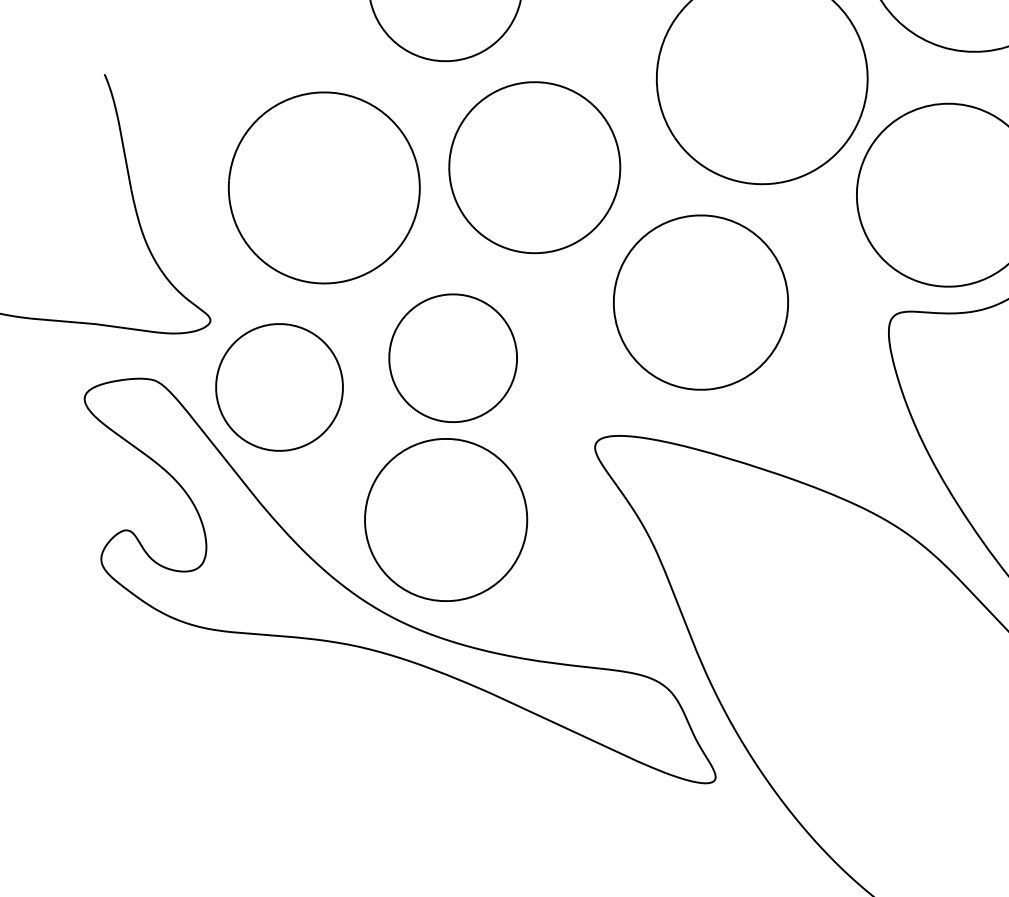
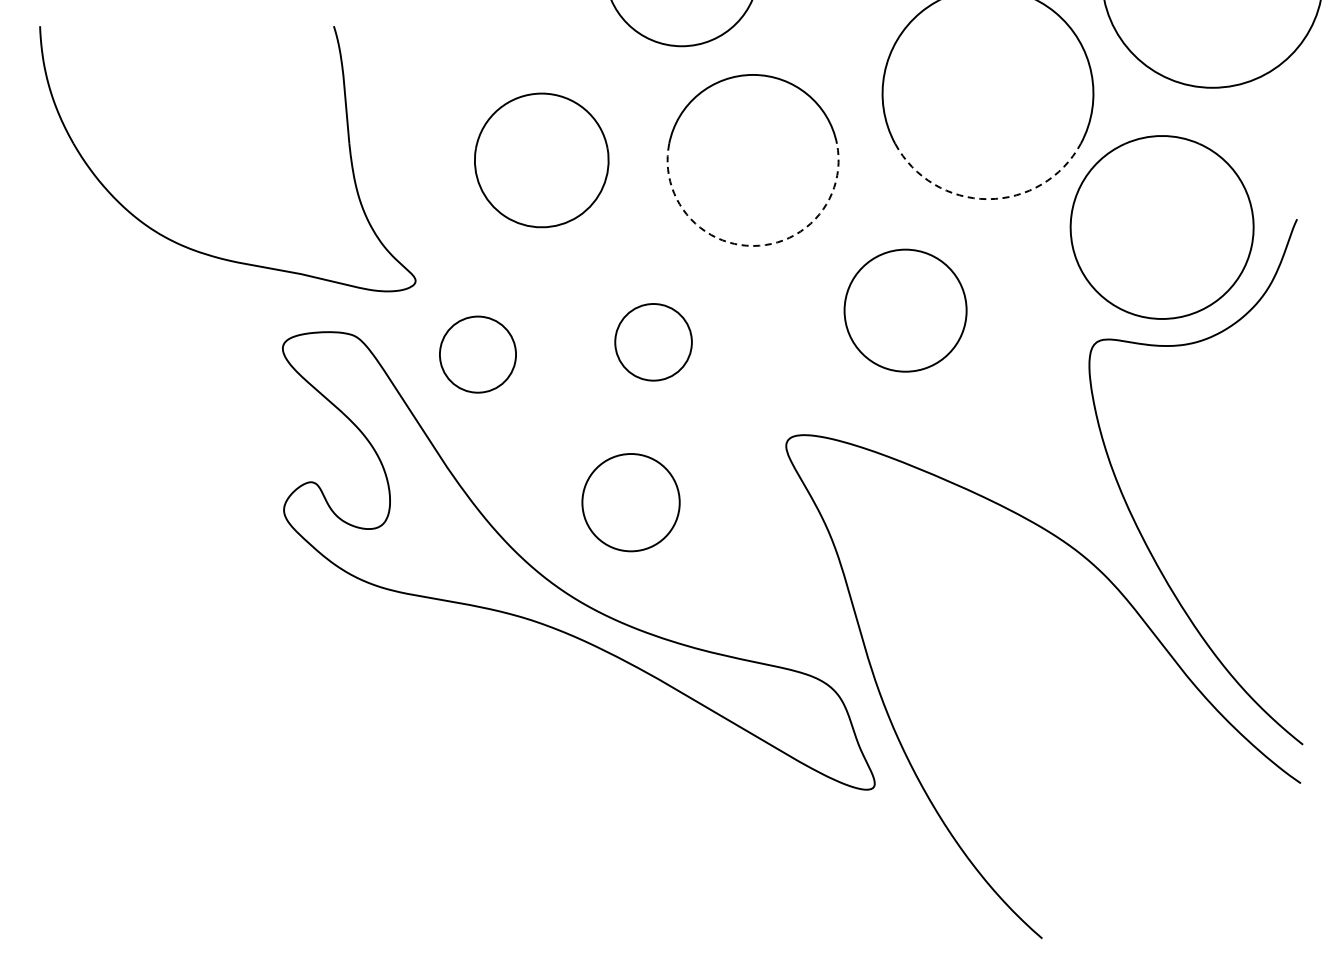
arc: (772, 184) -> (988, 199), solid -> dashed
part: (324, 188) -> (541, 160), size x0.7
arc: (543, 252) -> (753, 245), solid -> dashed
circle: (700, 302) -> (905, 310), size x0.7
circle: (453, 358) -> (653, 342), size x0.6
circle: (279, 387) -> (477, 354), size x0.6
circle: (445, 519) -> (630, 502), size x0.6

